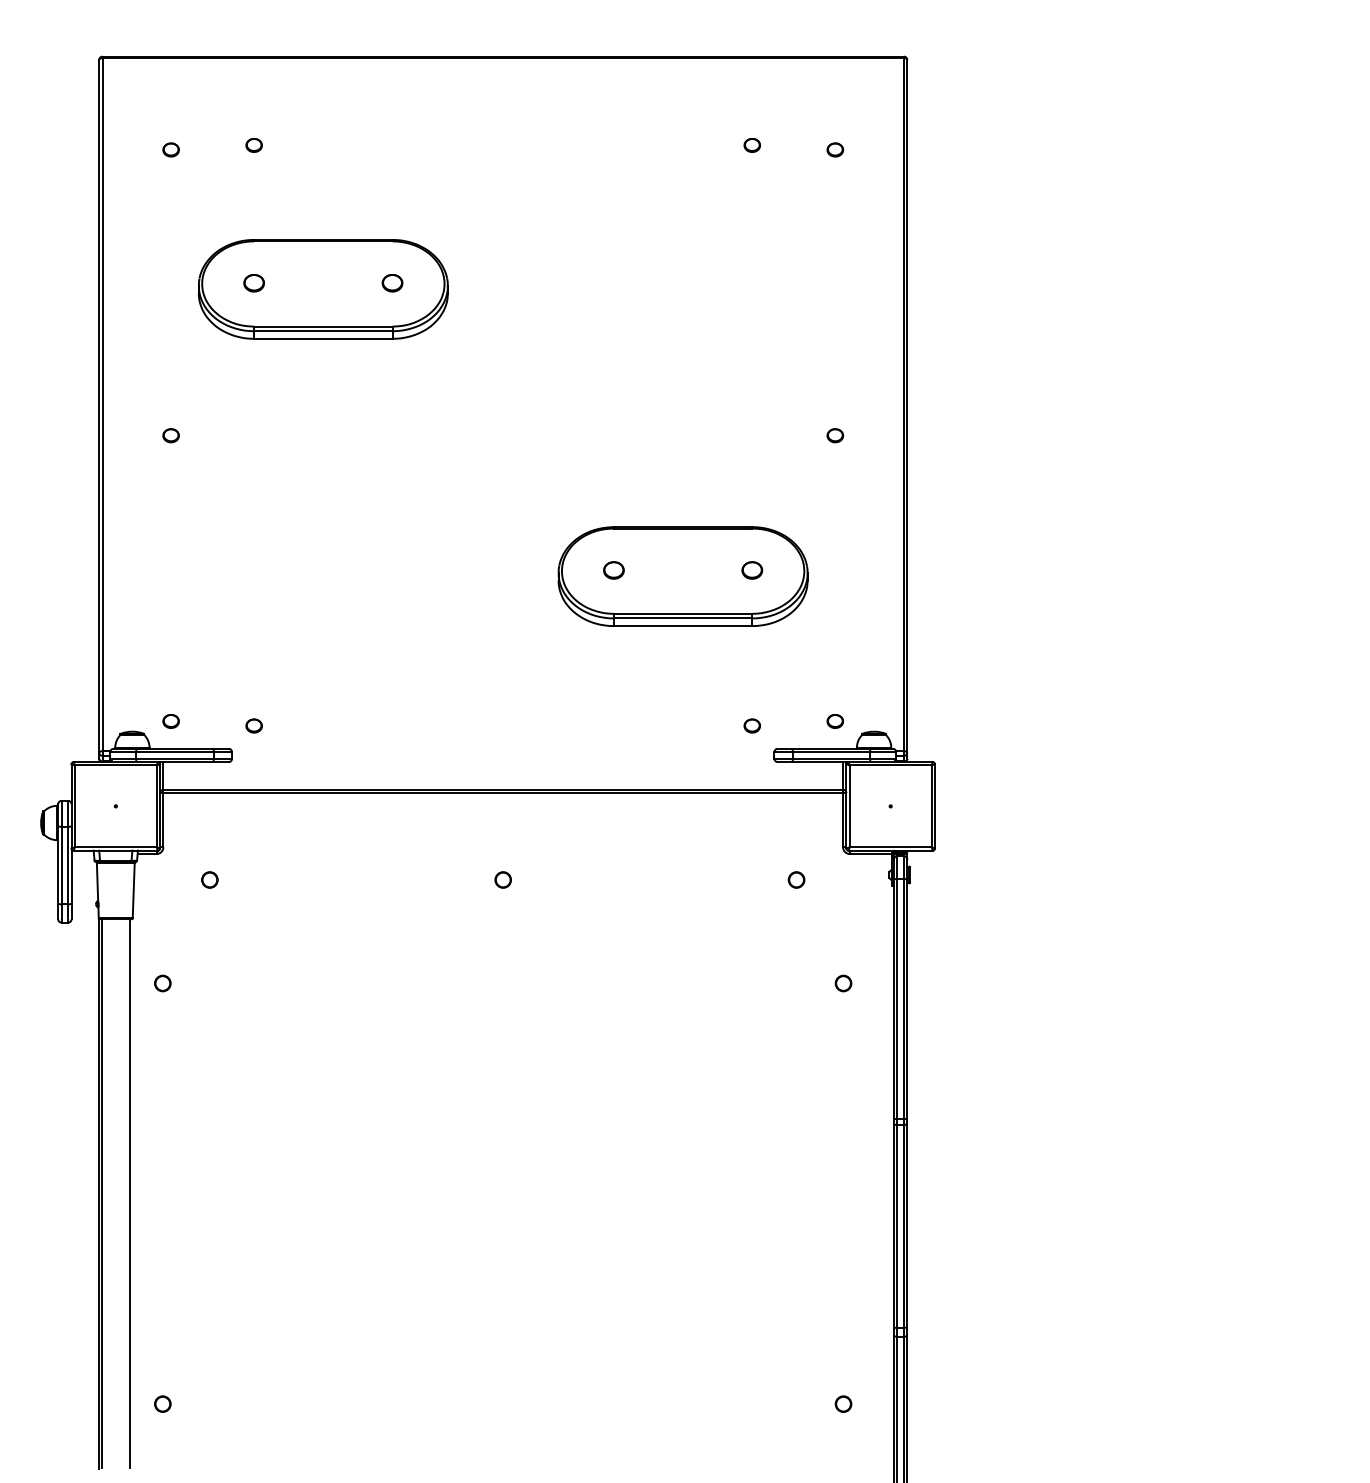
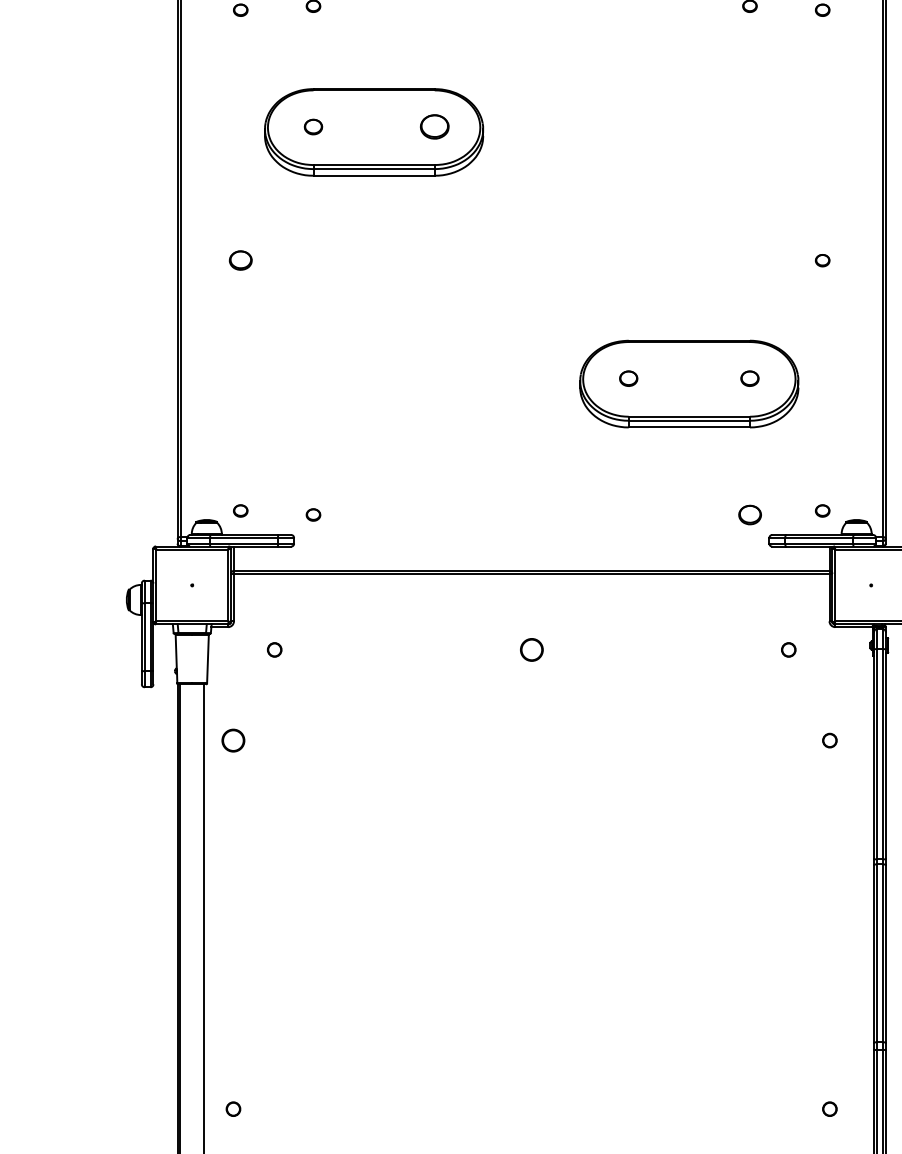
part: (392, 283) -> (434, 127), size x1.6
part: (170, 435) -> (240, 260), size x1.6
part: (751, 725) -> (749, 514), size x1.6
circle: (502, 879) -> (531, 649), size x1.6
part: (162, 983) -> (233, 740), size x1.6

